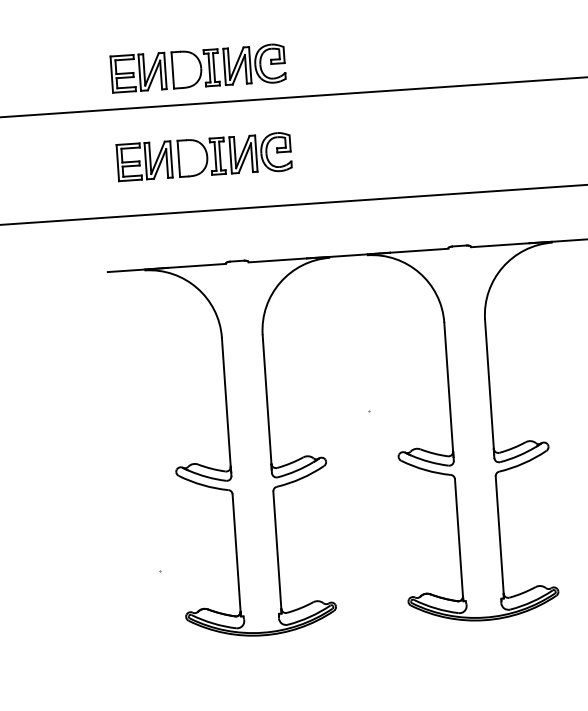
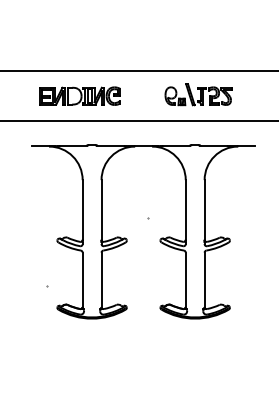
part: (196, 67) -> (79, 54), removed
part: (459, 136) -> (198, 94), added

